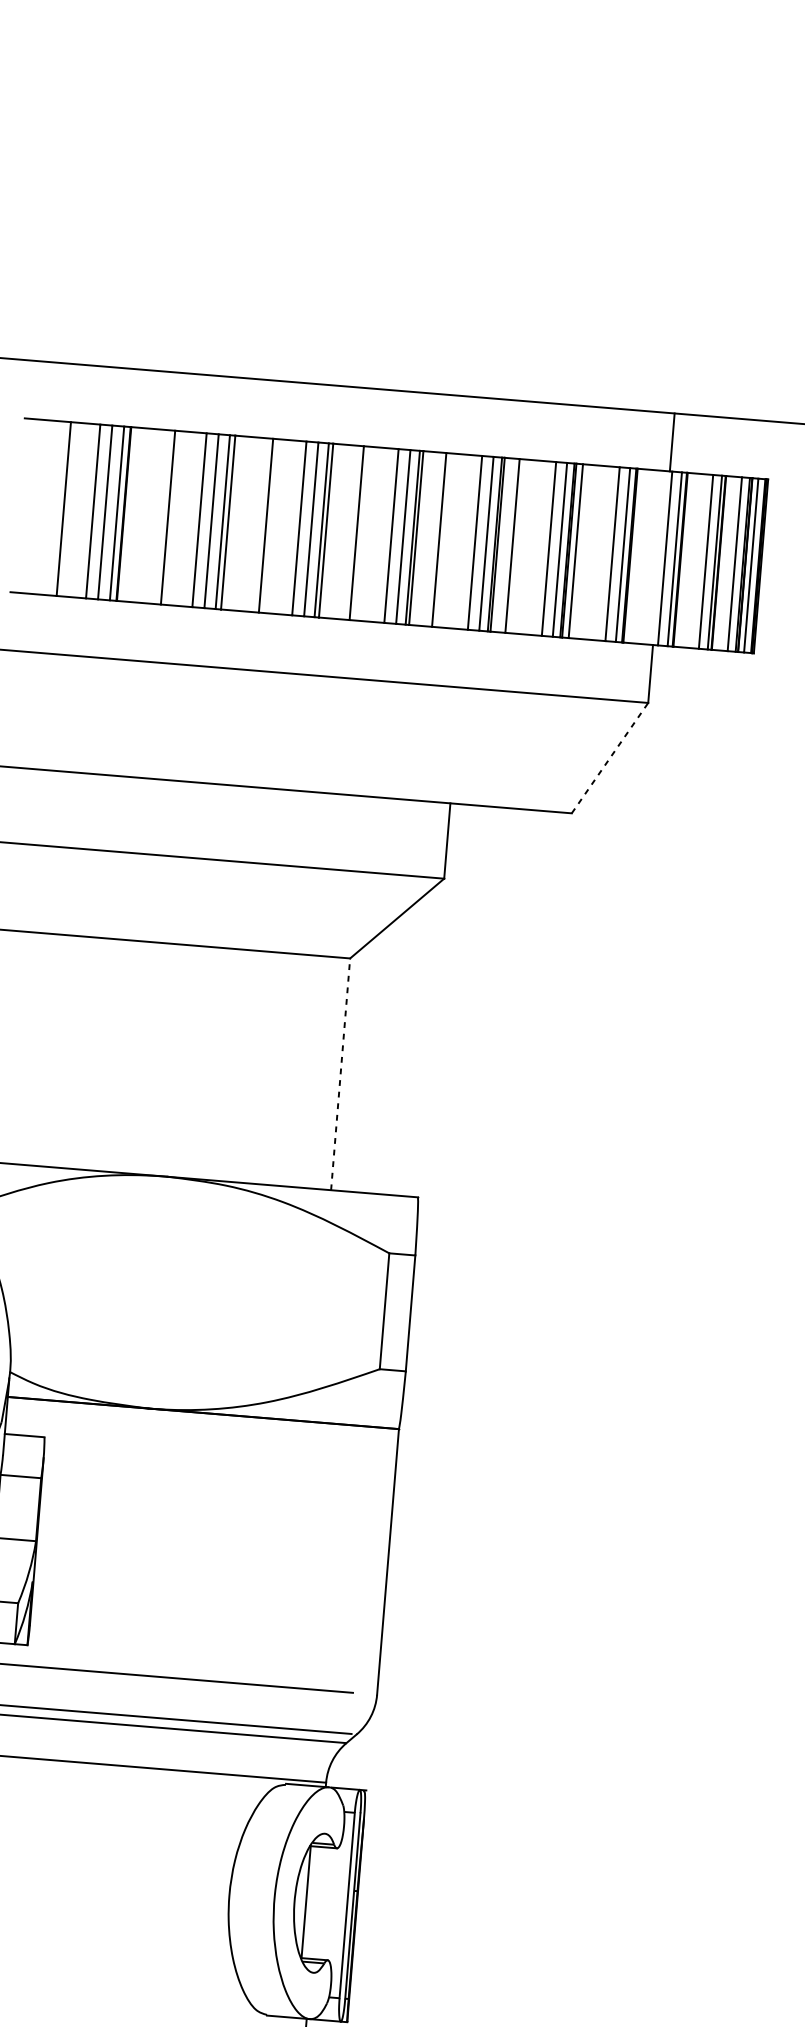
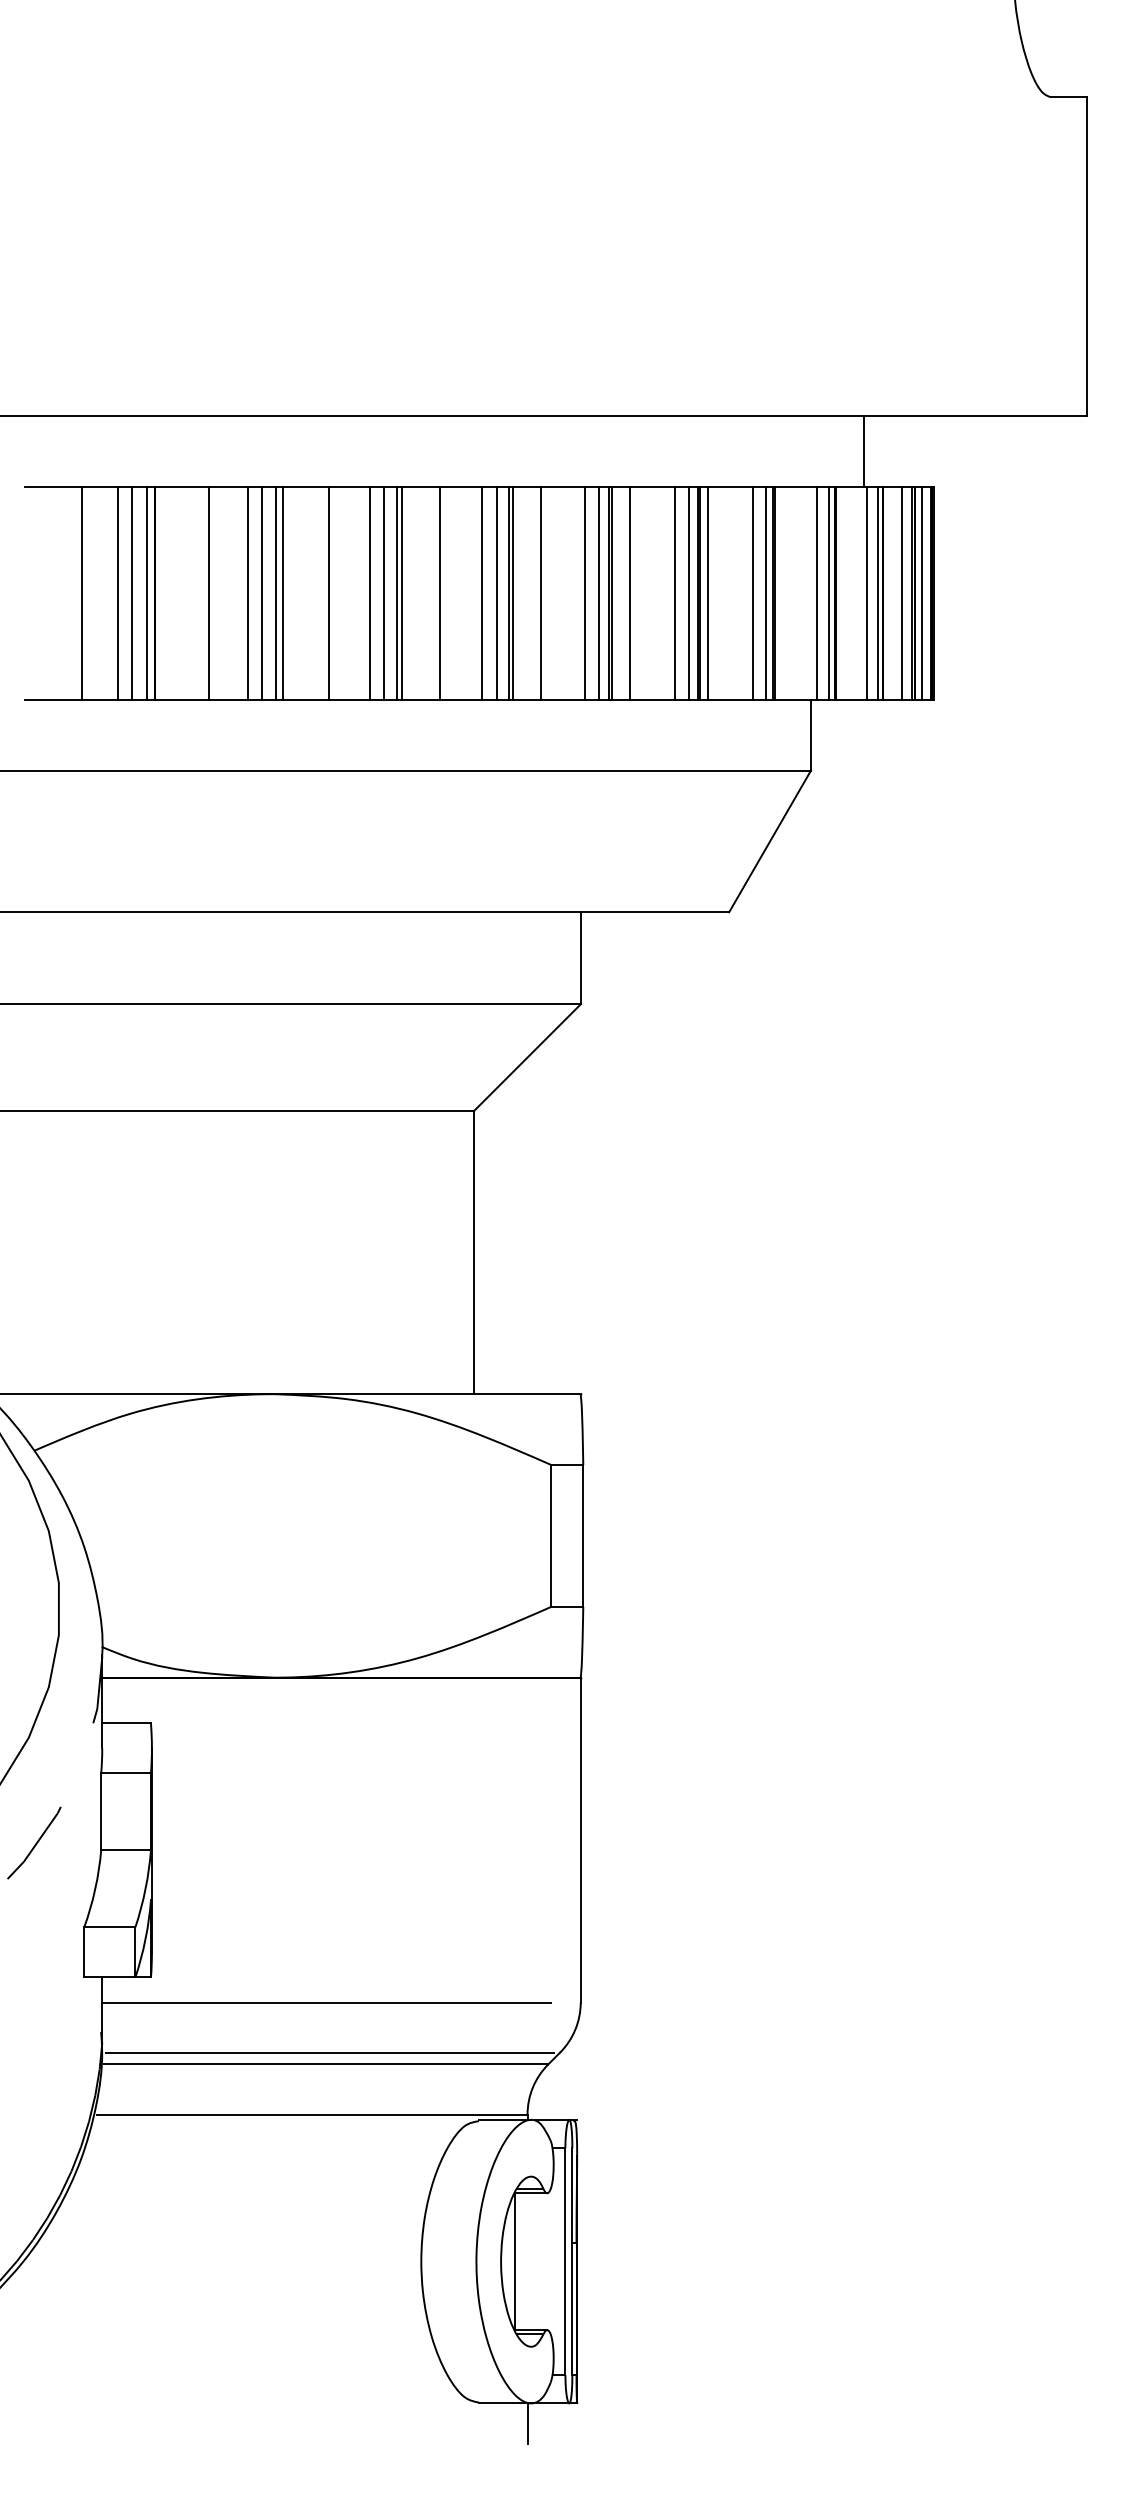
line: (672, 442) -> (864, 451), moved
line: (610, 758) -> (770, 841), dashed -> solid
line: (340, 1074) -> (474, 1252), dashed -> solid

